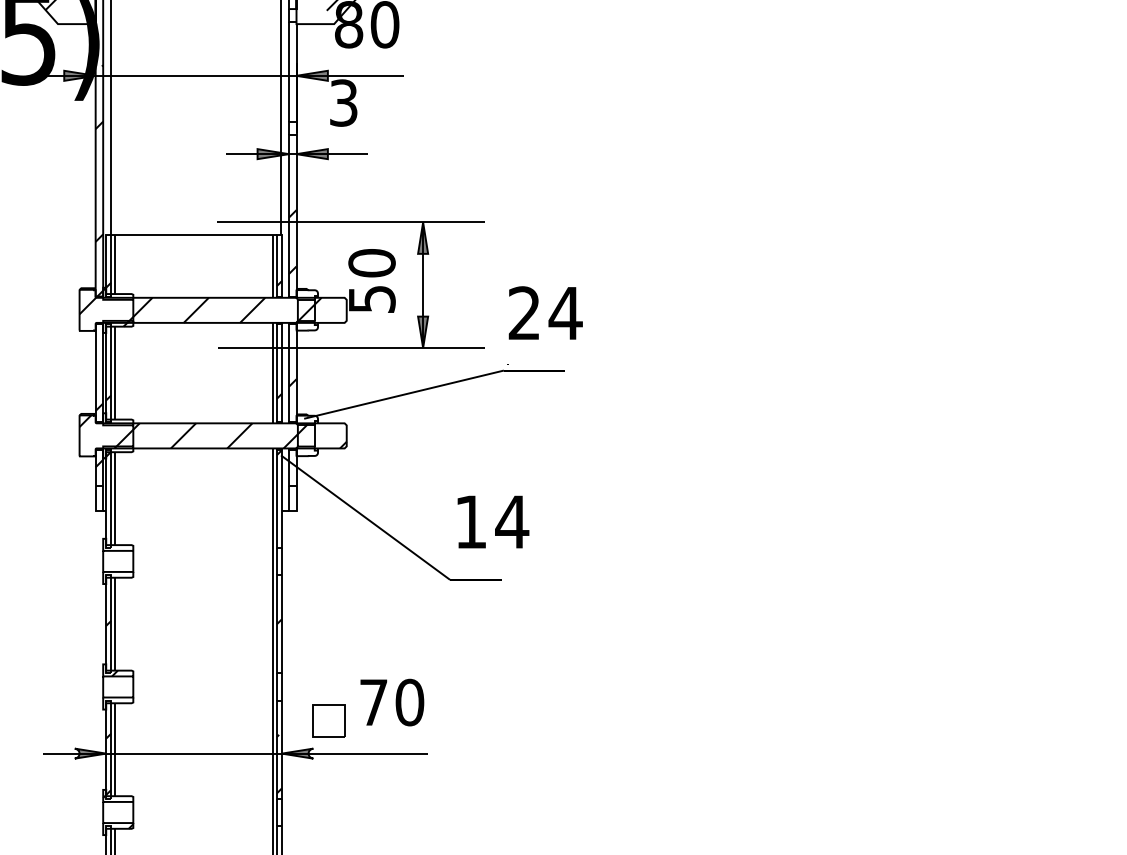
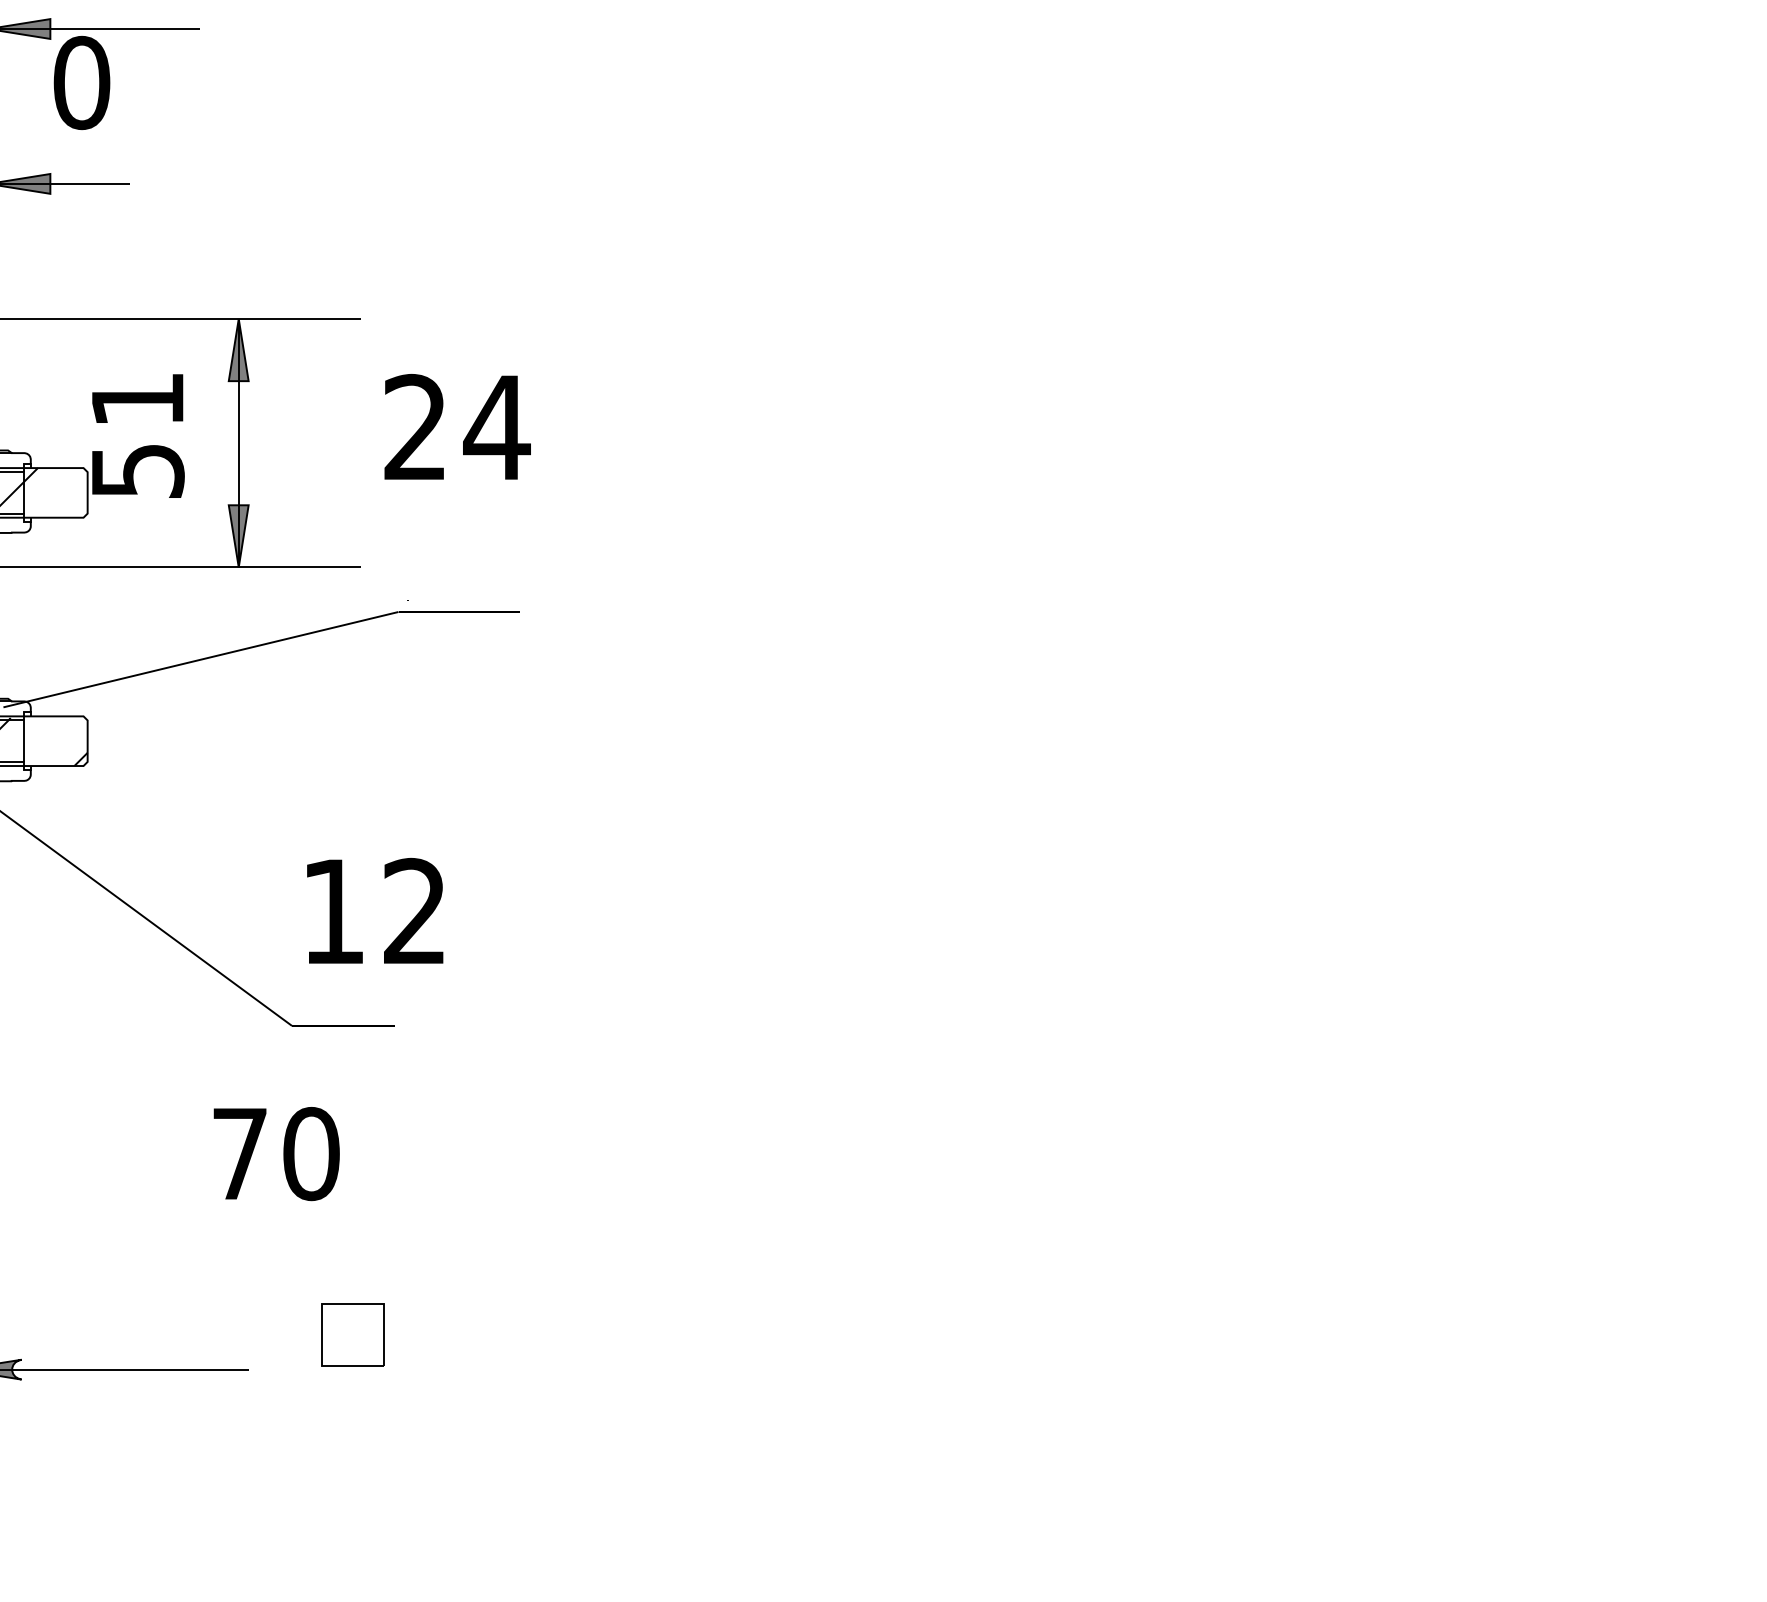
text: (343, 102) -> (81, 81), 3 -> 0
text: (371, 263) -> (136, 400), 50 -> 51
text: (545, 312) -> (457, 425), moved
text: (512, 521) -> (415, 910), 14 -> 12
text: (392, 702) -> (277, 1153), moved
part: (328, 720) -> (352, 1333), moved

